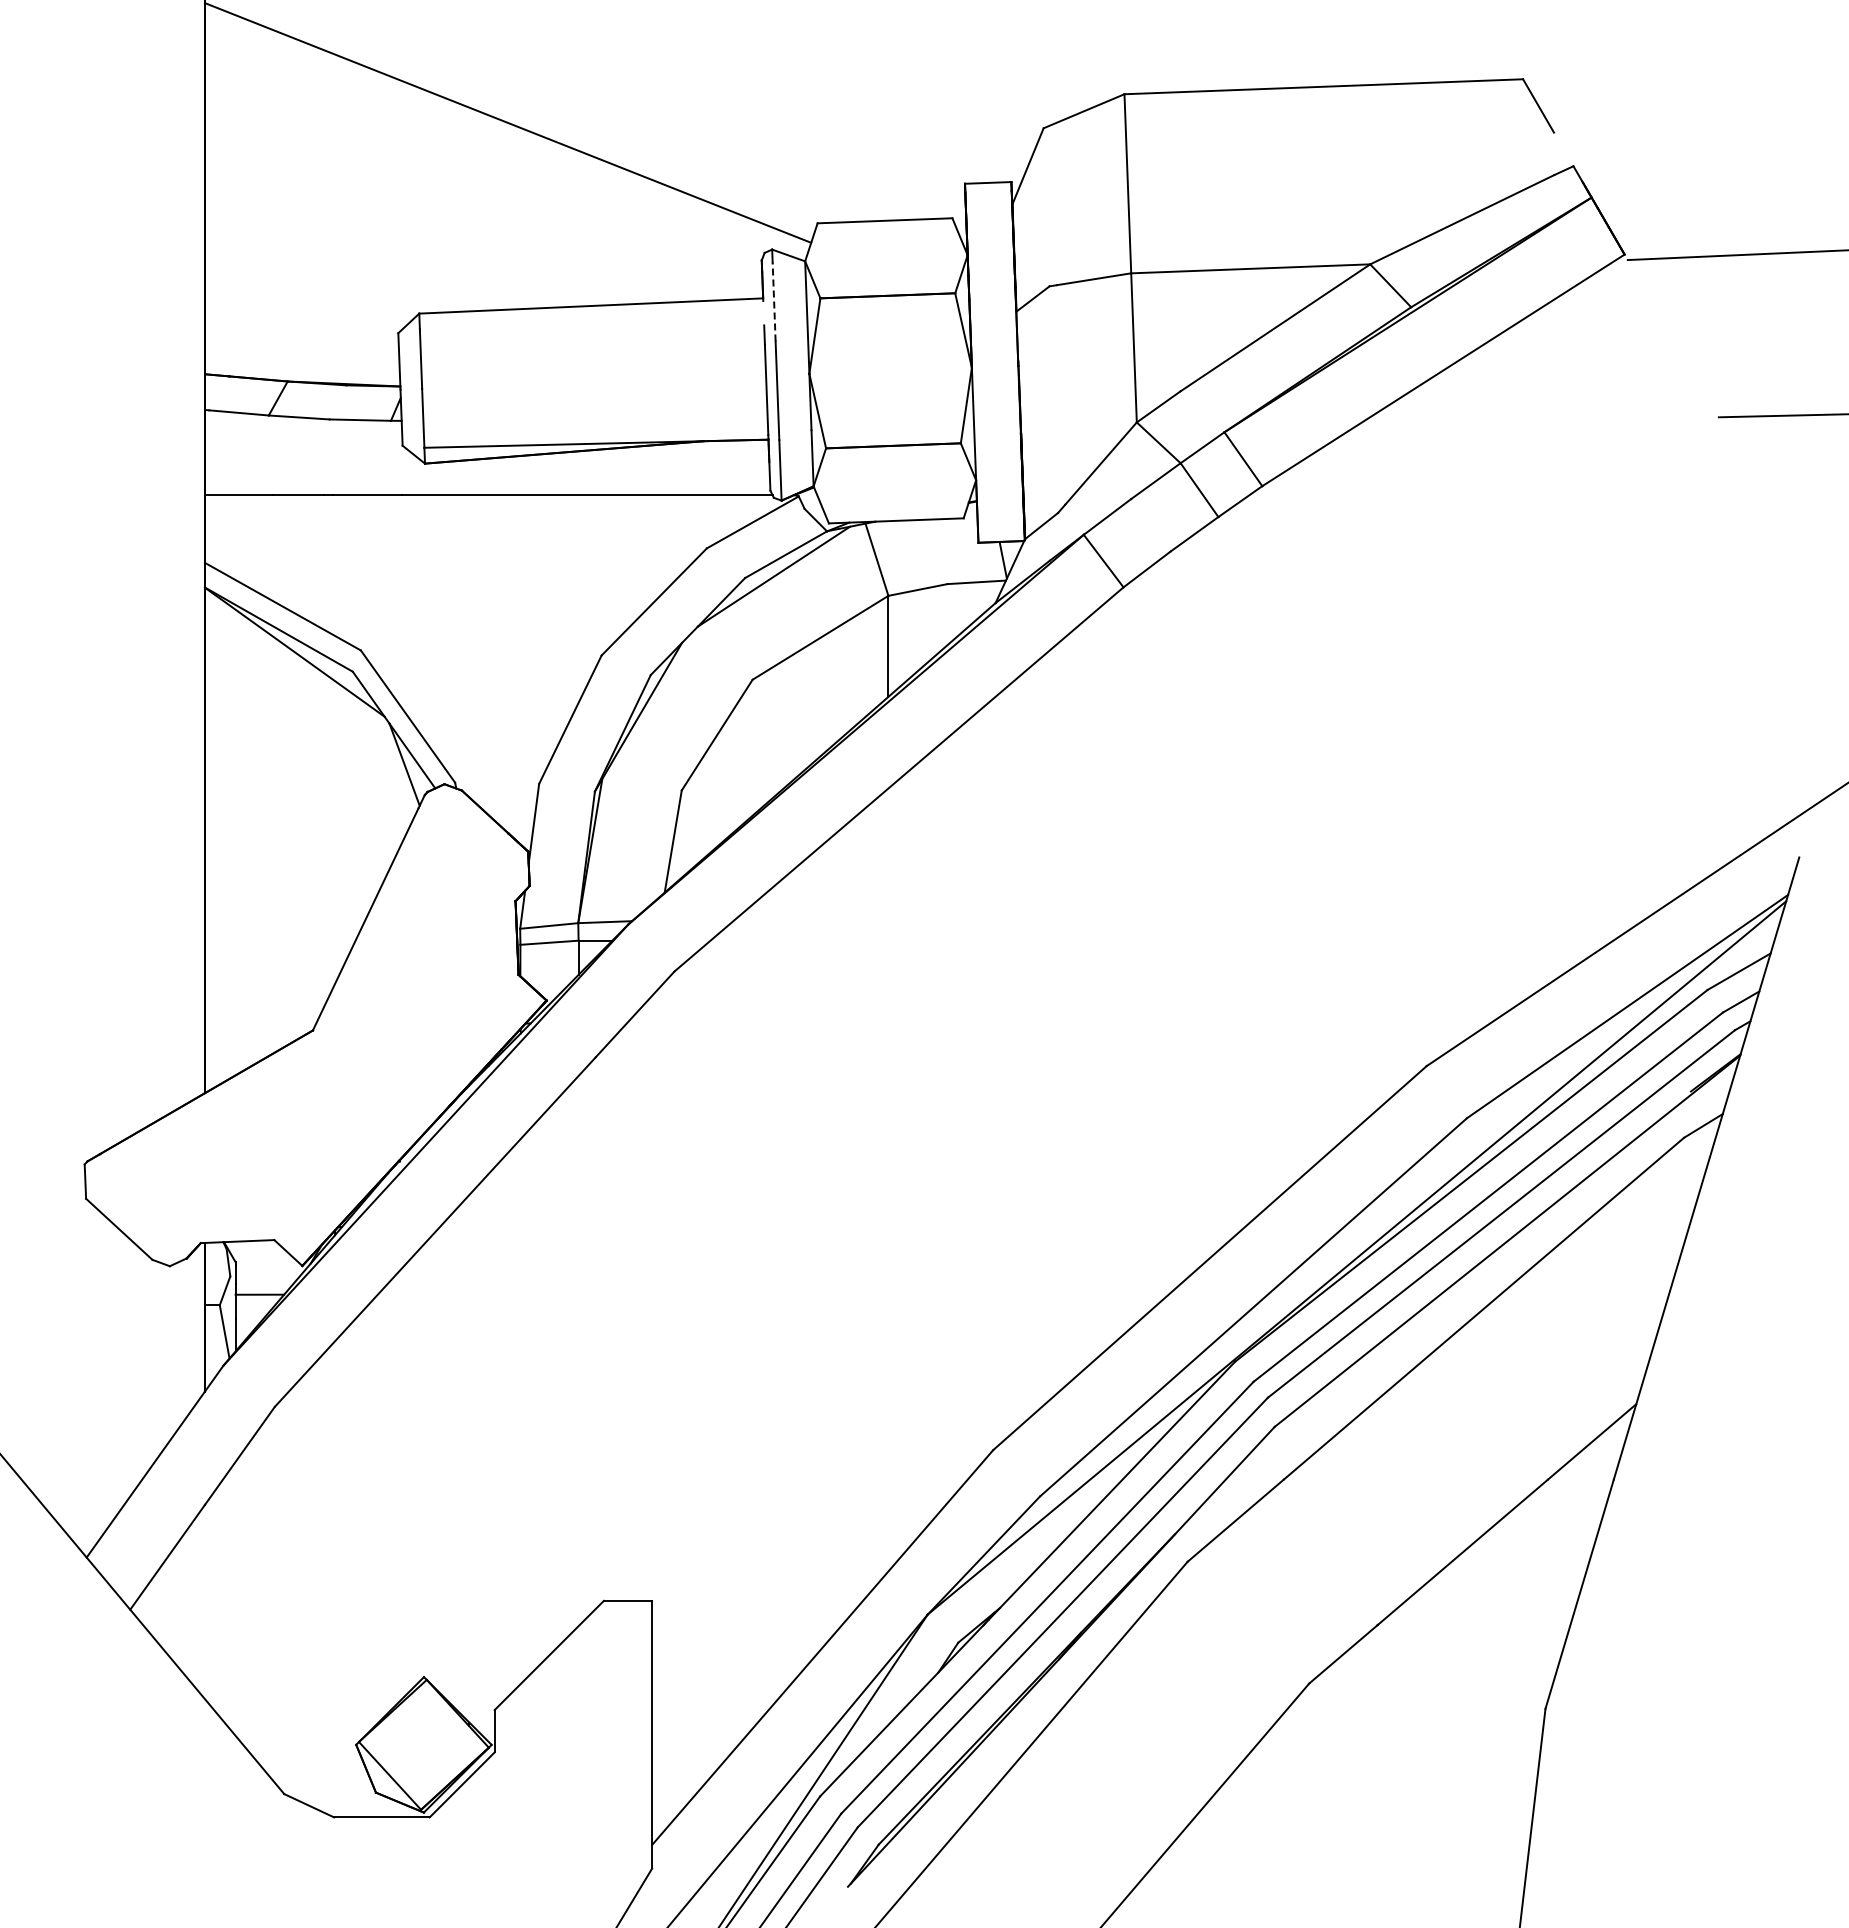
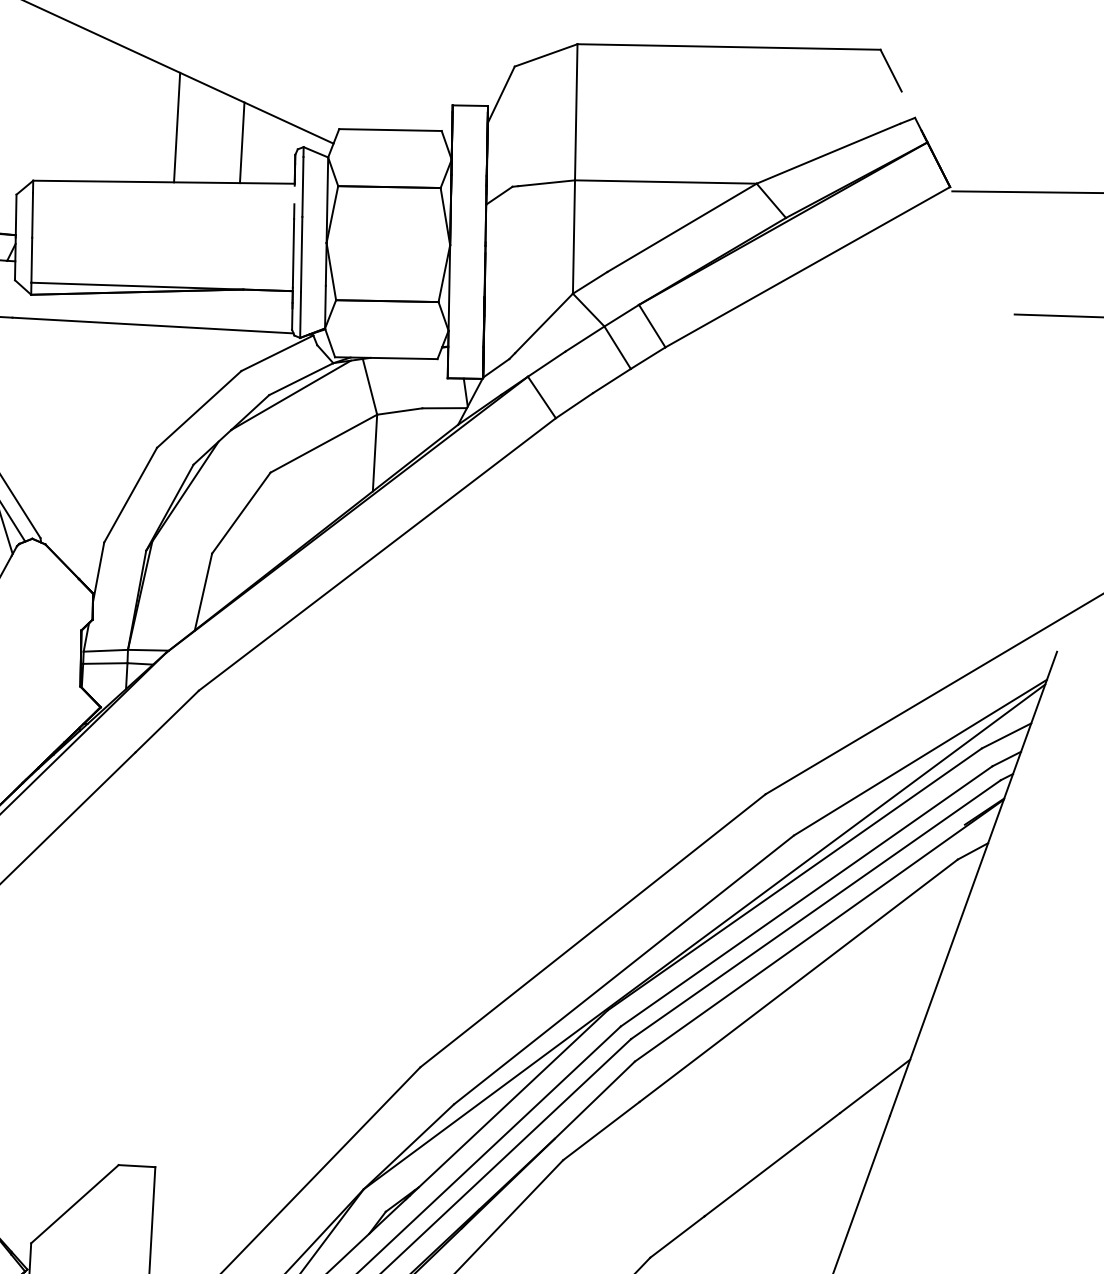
line: (604, 233) -> (177, 127), added
line: (691, 248) -> (242, 142), added
line: (774, 301) -> (303, 186), dashed -> solid

